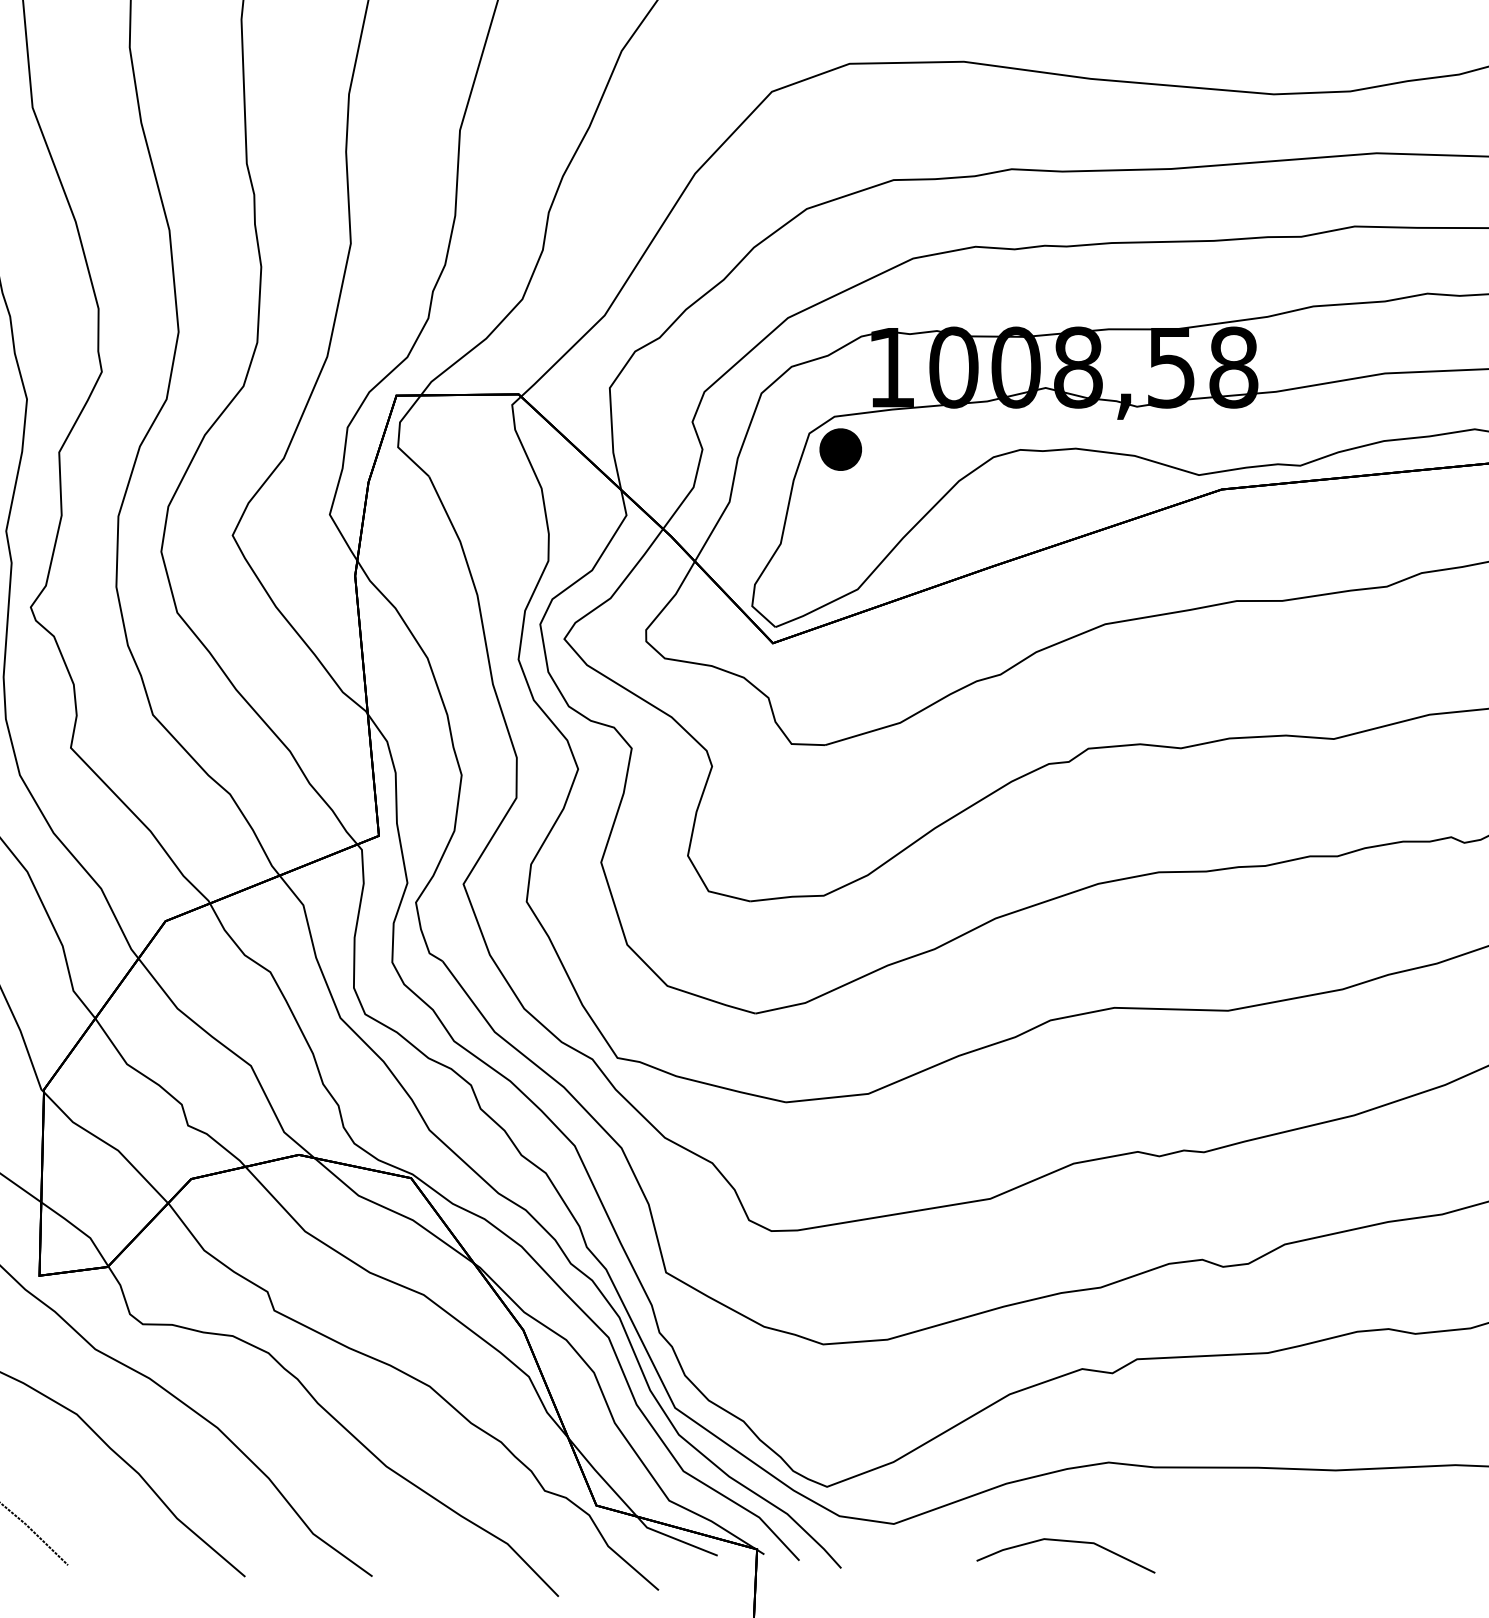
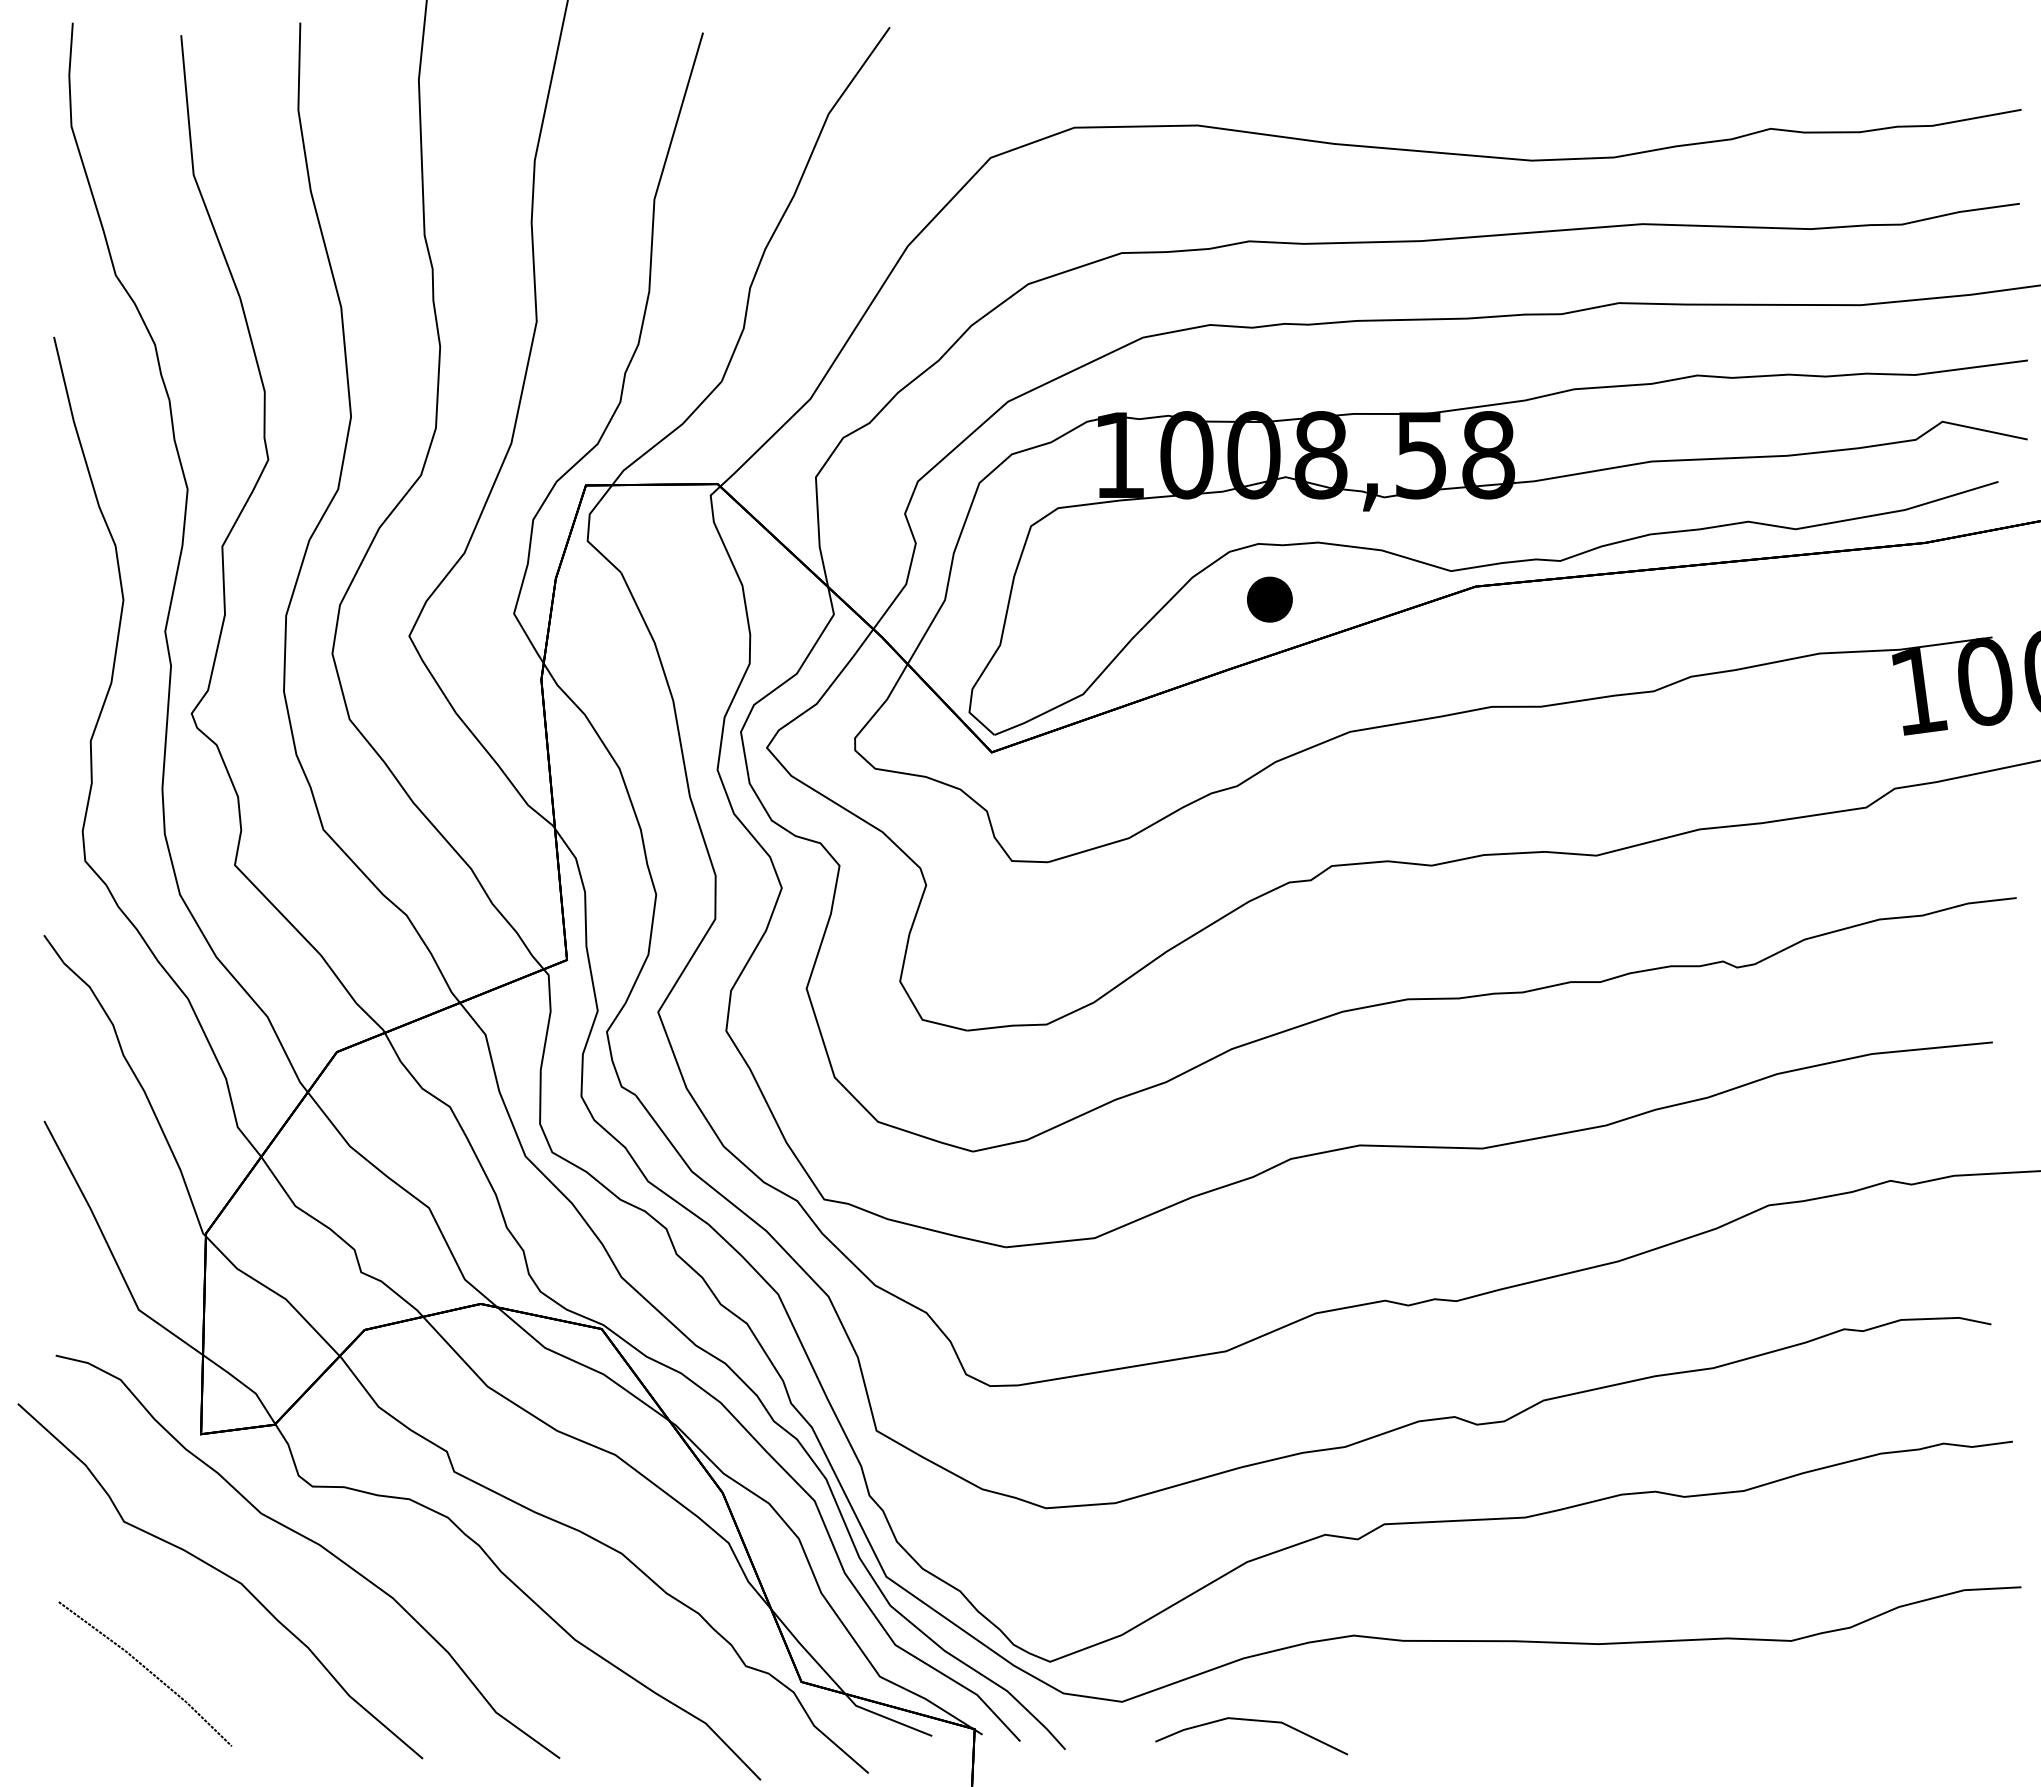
part: (840, 449) -> (1269, 599), moved
line: (1066, 1542) -> (1252, 1721), moved

